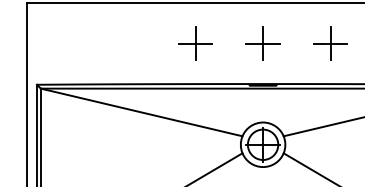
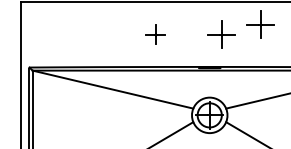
part: (195, 43) -> (155, 34), size x0.7
part: (262, 43) -> (221, 34), moved
part: (330, 43) -> (260, 24), moved

